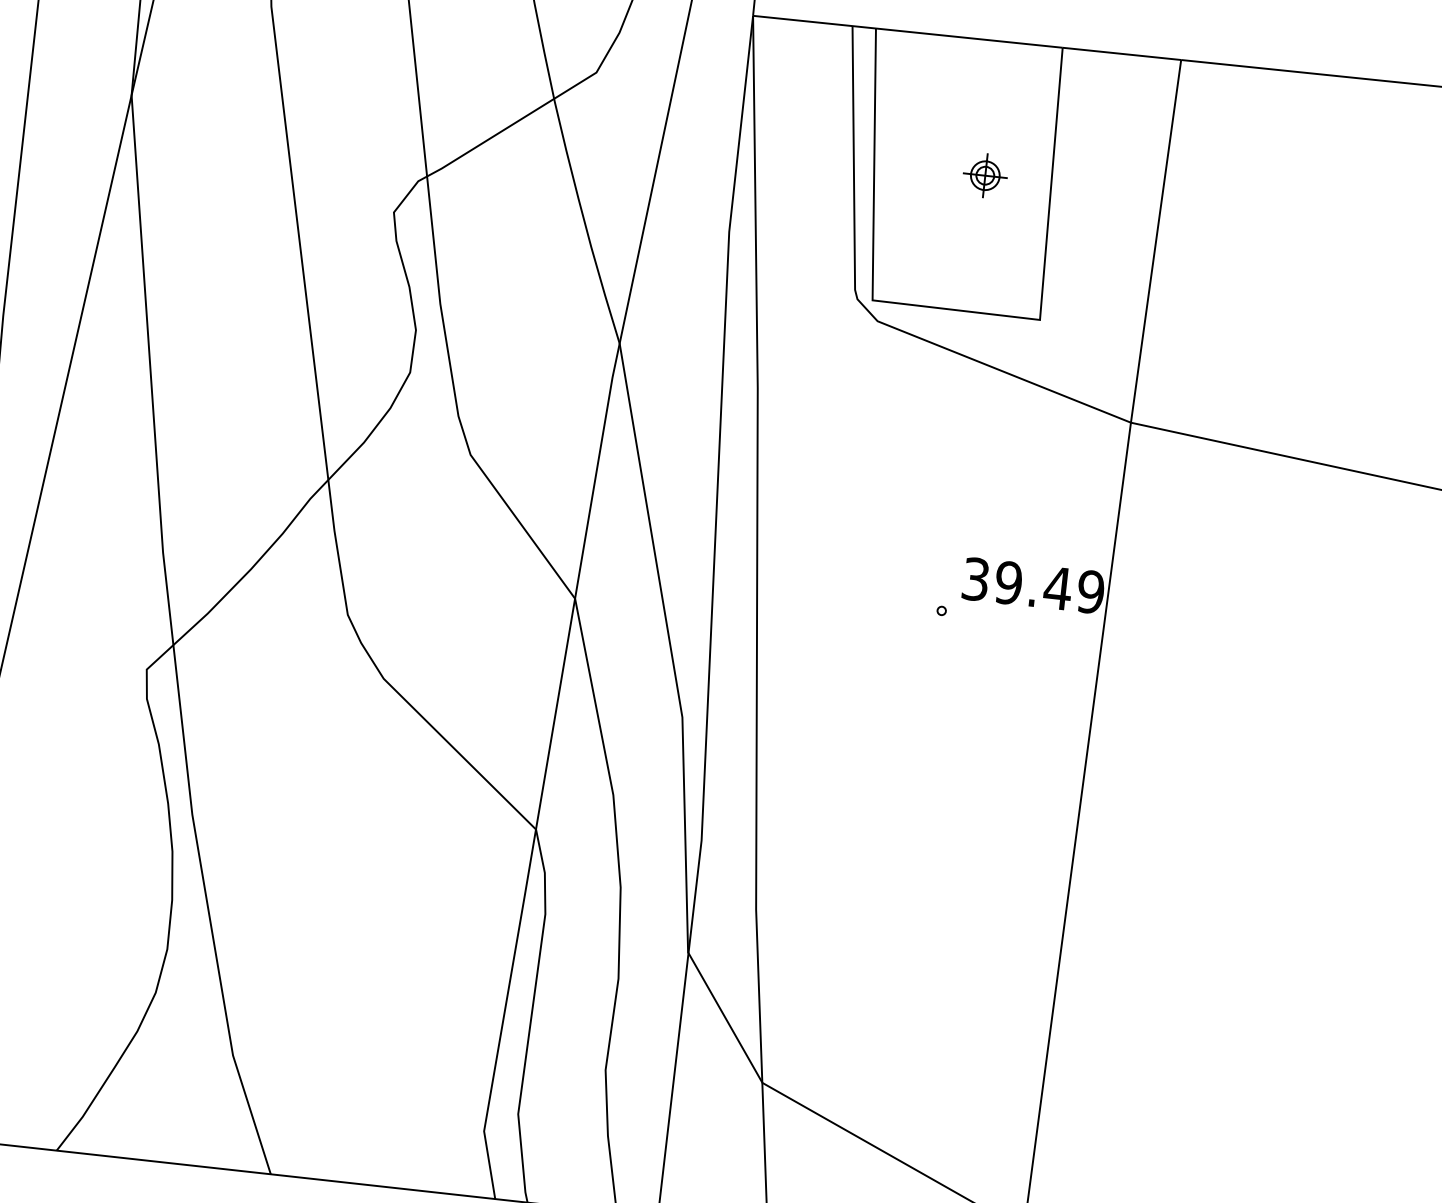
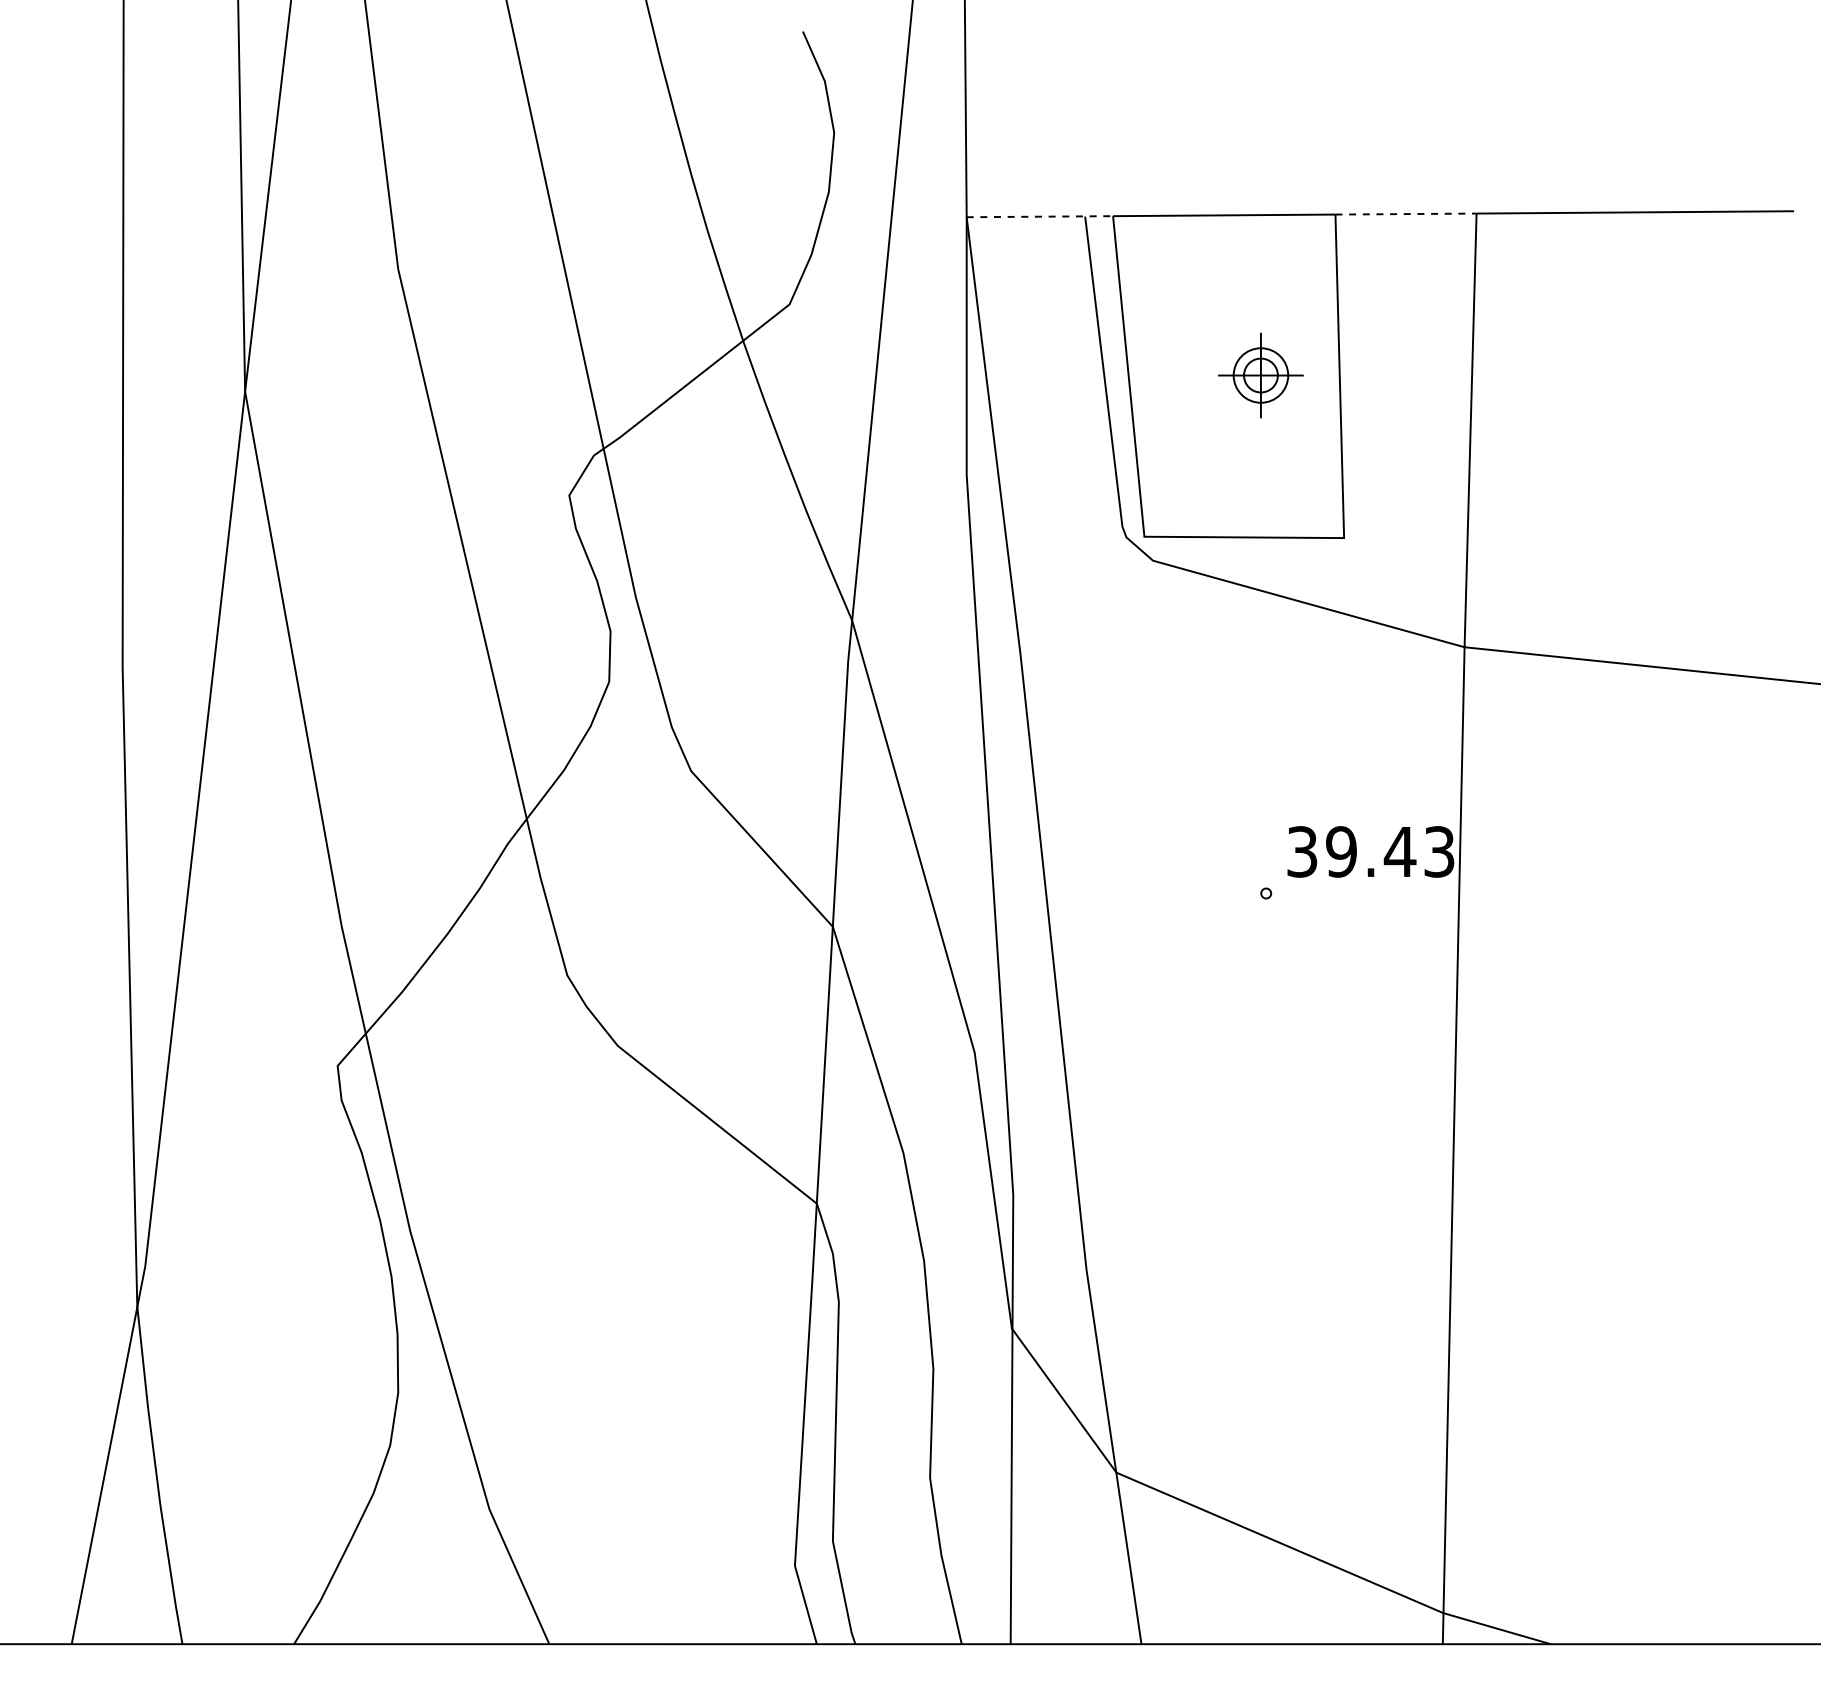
line: (815, 22) -> (1040, 216), solid -> dashed
line: (1122, 54) -> (1406, 214), solid -> dashed
part: (985, 174) -> (1260, 374), size x1.6
text: (1090, 591) -> (1439, 851), 39.49 -> 39.43

